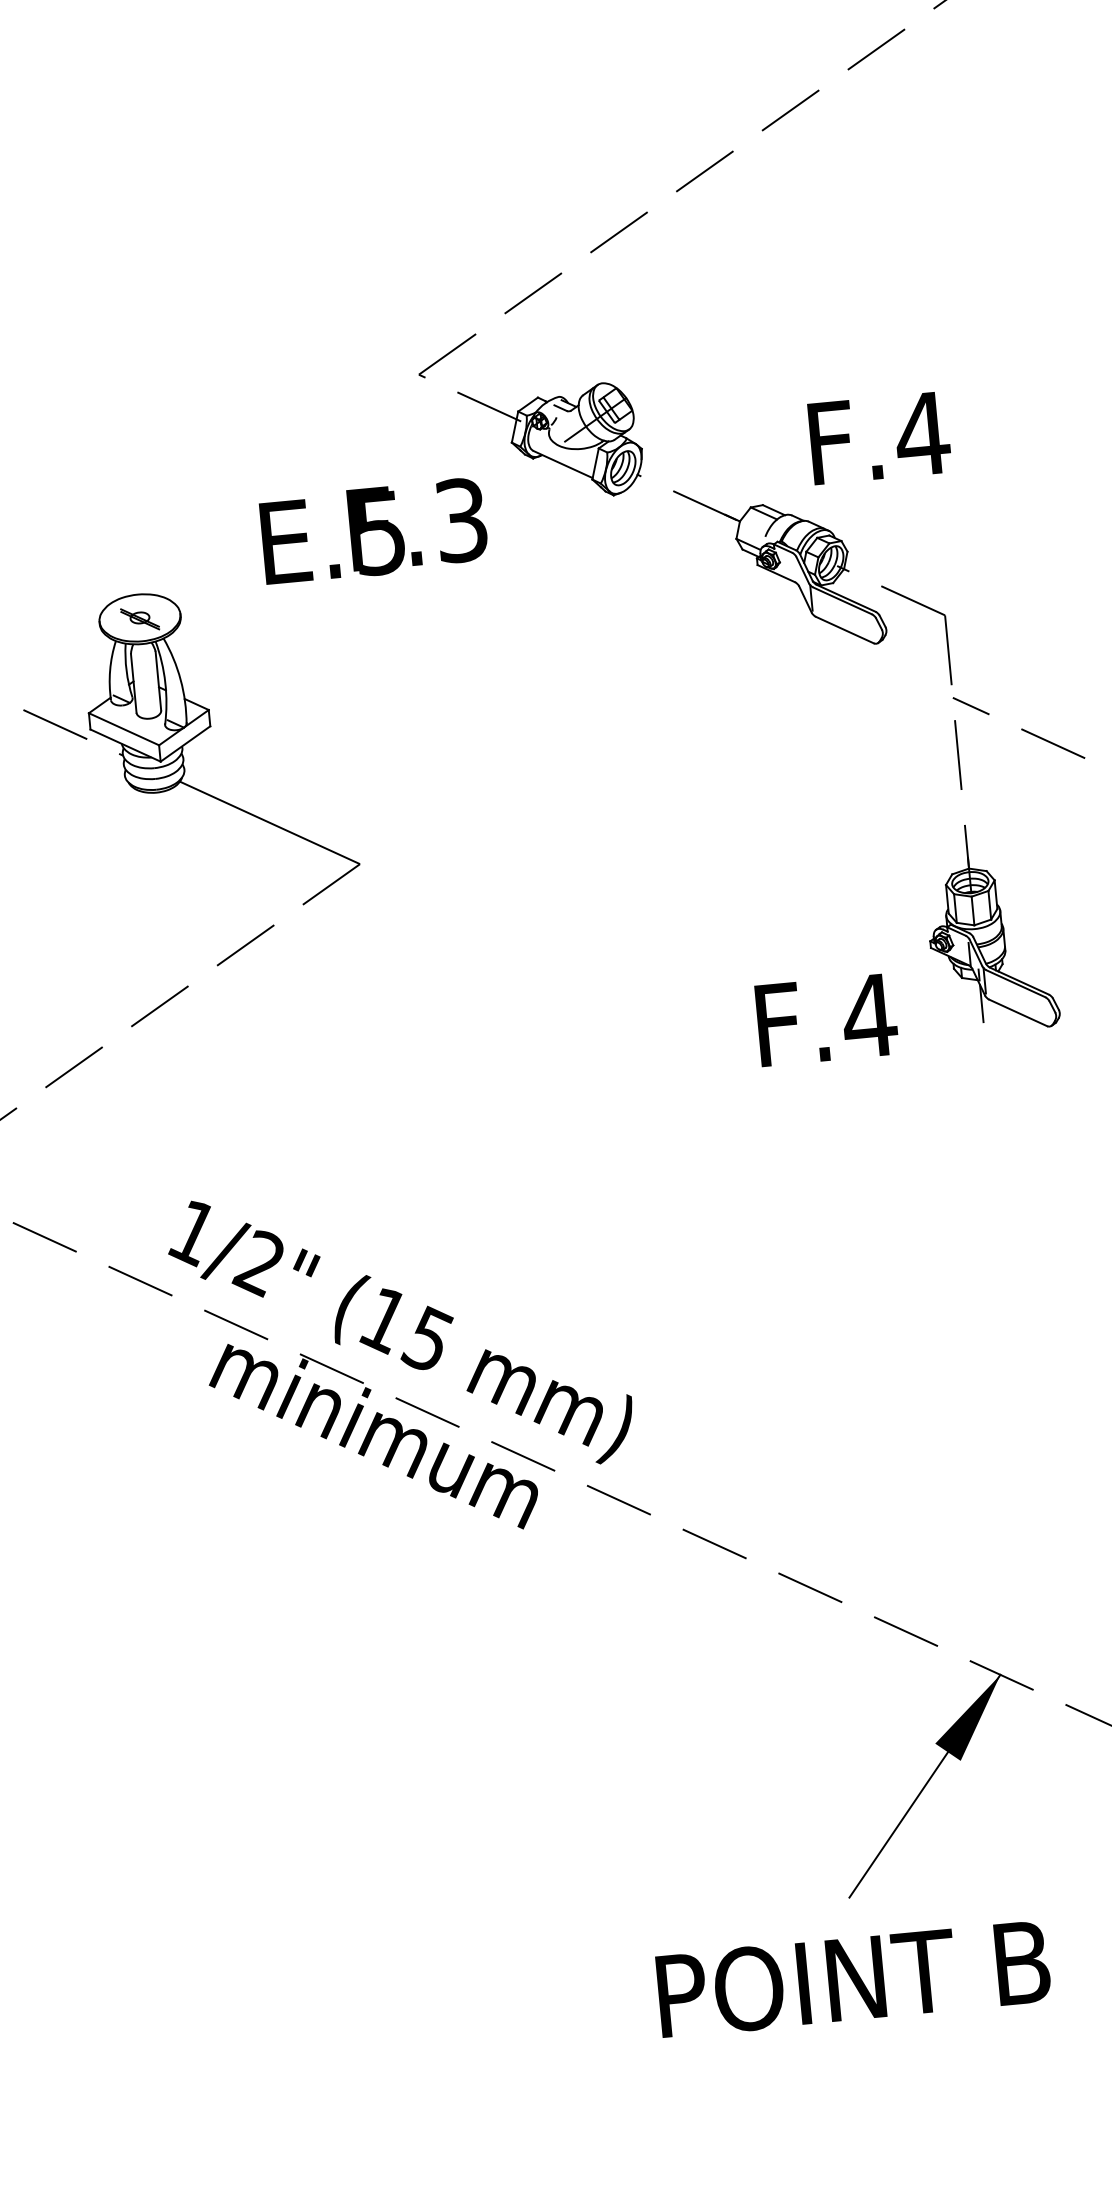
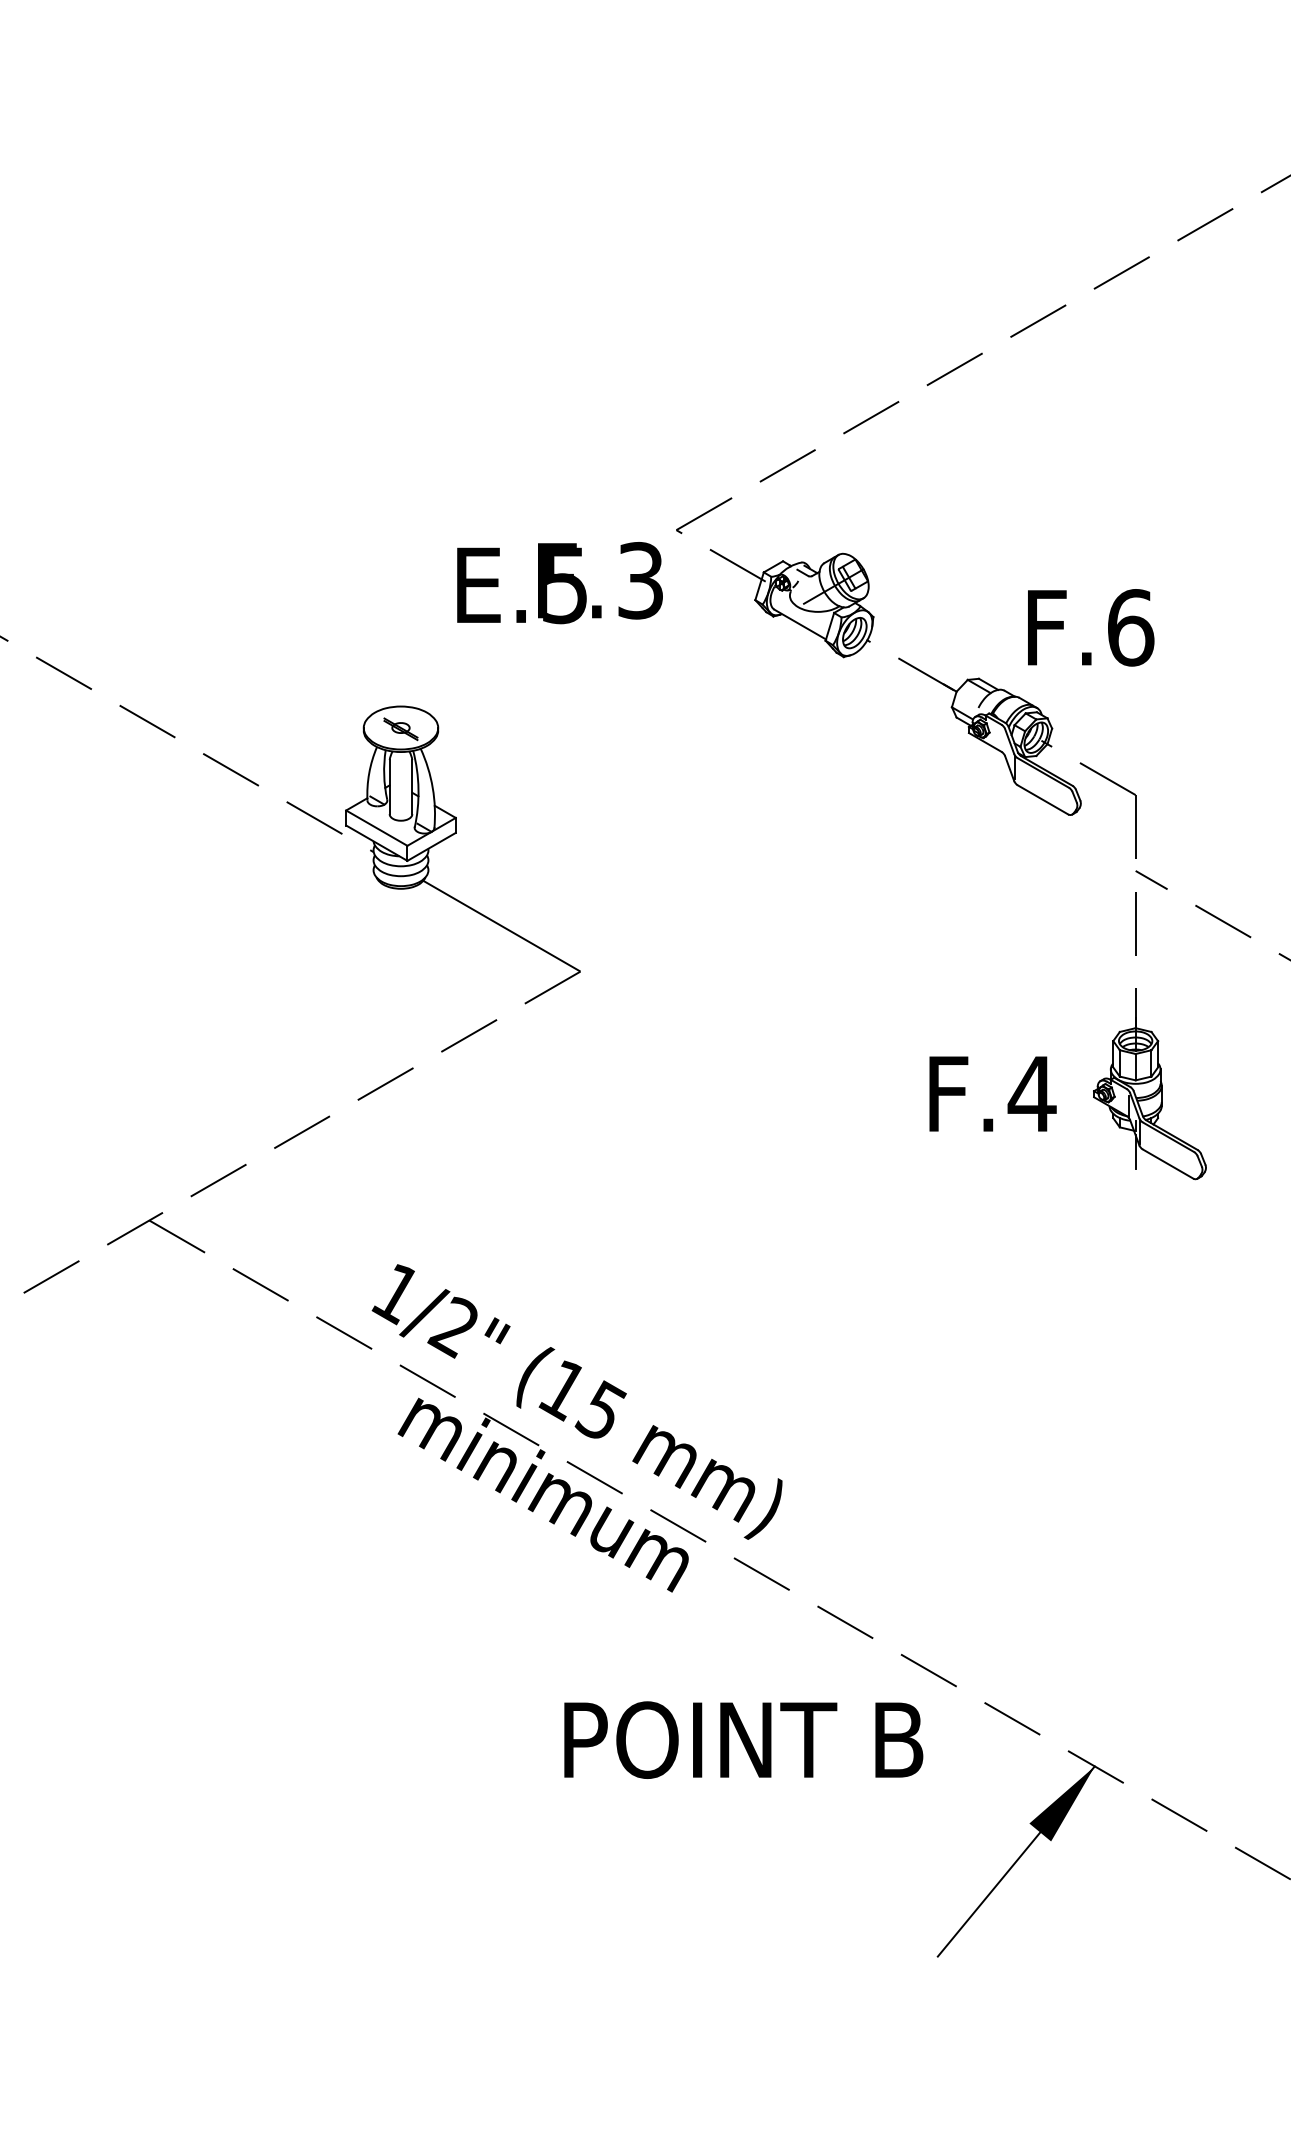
text: (922, 433) -> (1130, 627), F.4 -> F.6
text: (373, 531) -> (559, 583), moved
text: (826, 1019) -> (992, 1093), moved
text: (853, 1978) -> (743, 1739), moved

